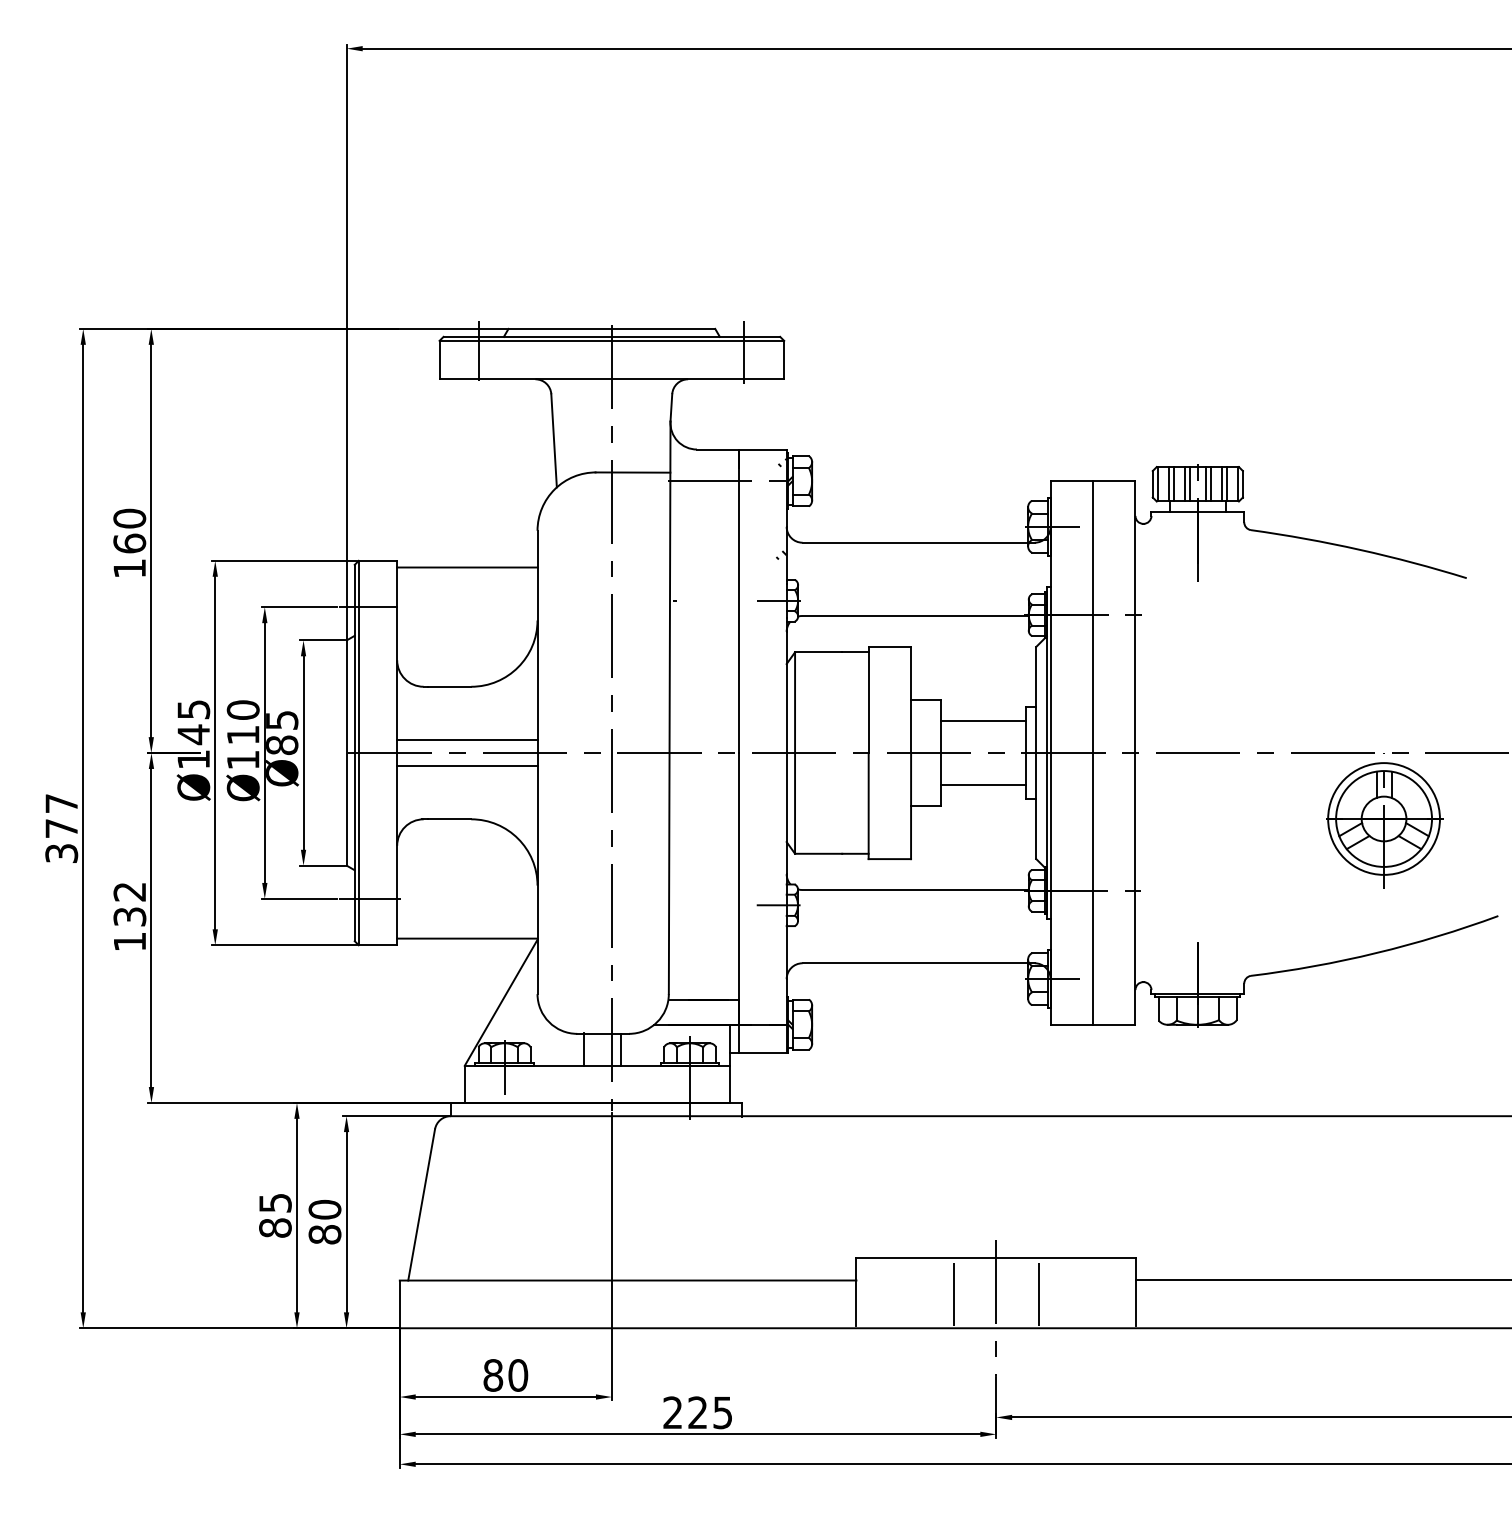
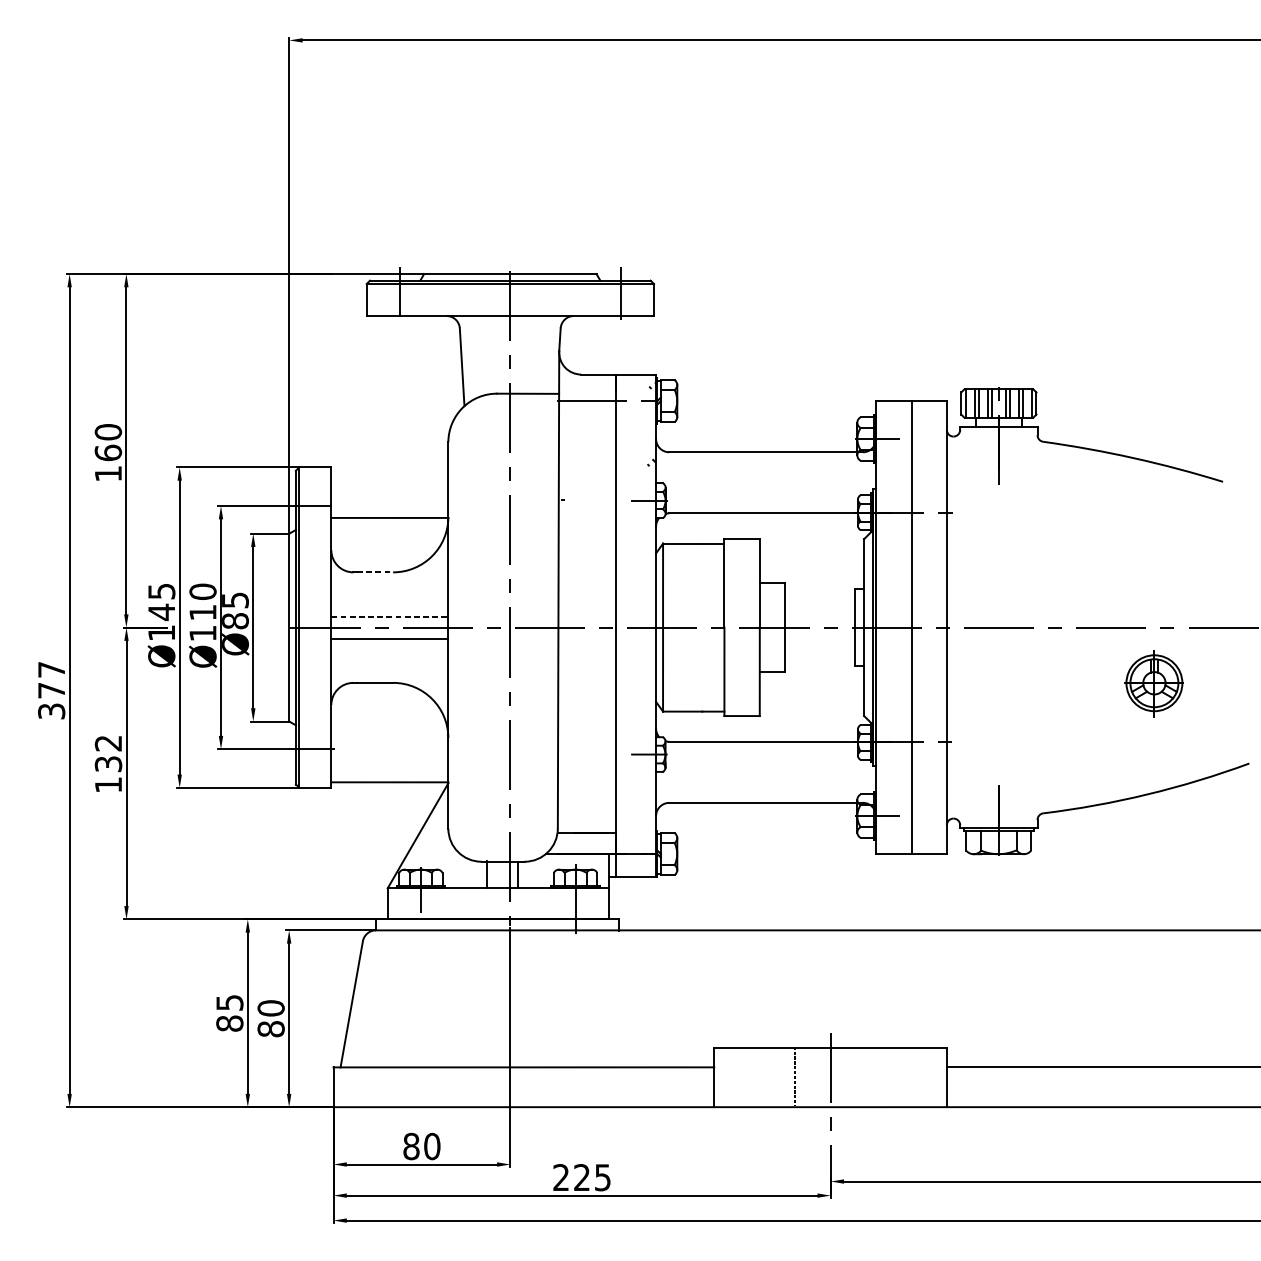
line: (467, 567) -> (389, 517), moved
line: (449, 686) -> (374, 572), solid -> dashed
line: (982, 721) -> (819, 601), removed
line: (467, 739) -> (389, 616), solid -> dashed
line: (982, 784) -> (819, 653), removed
part: (1384, 820) -> (1154, 683), size x0.6
line: (1038, 1291) -> (866, 1076), removed

